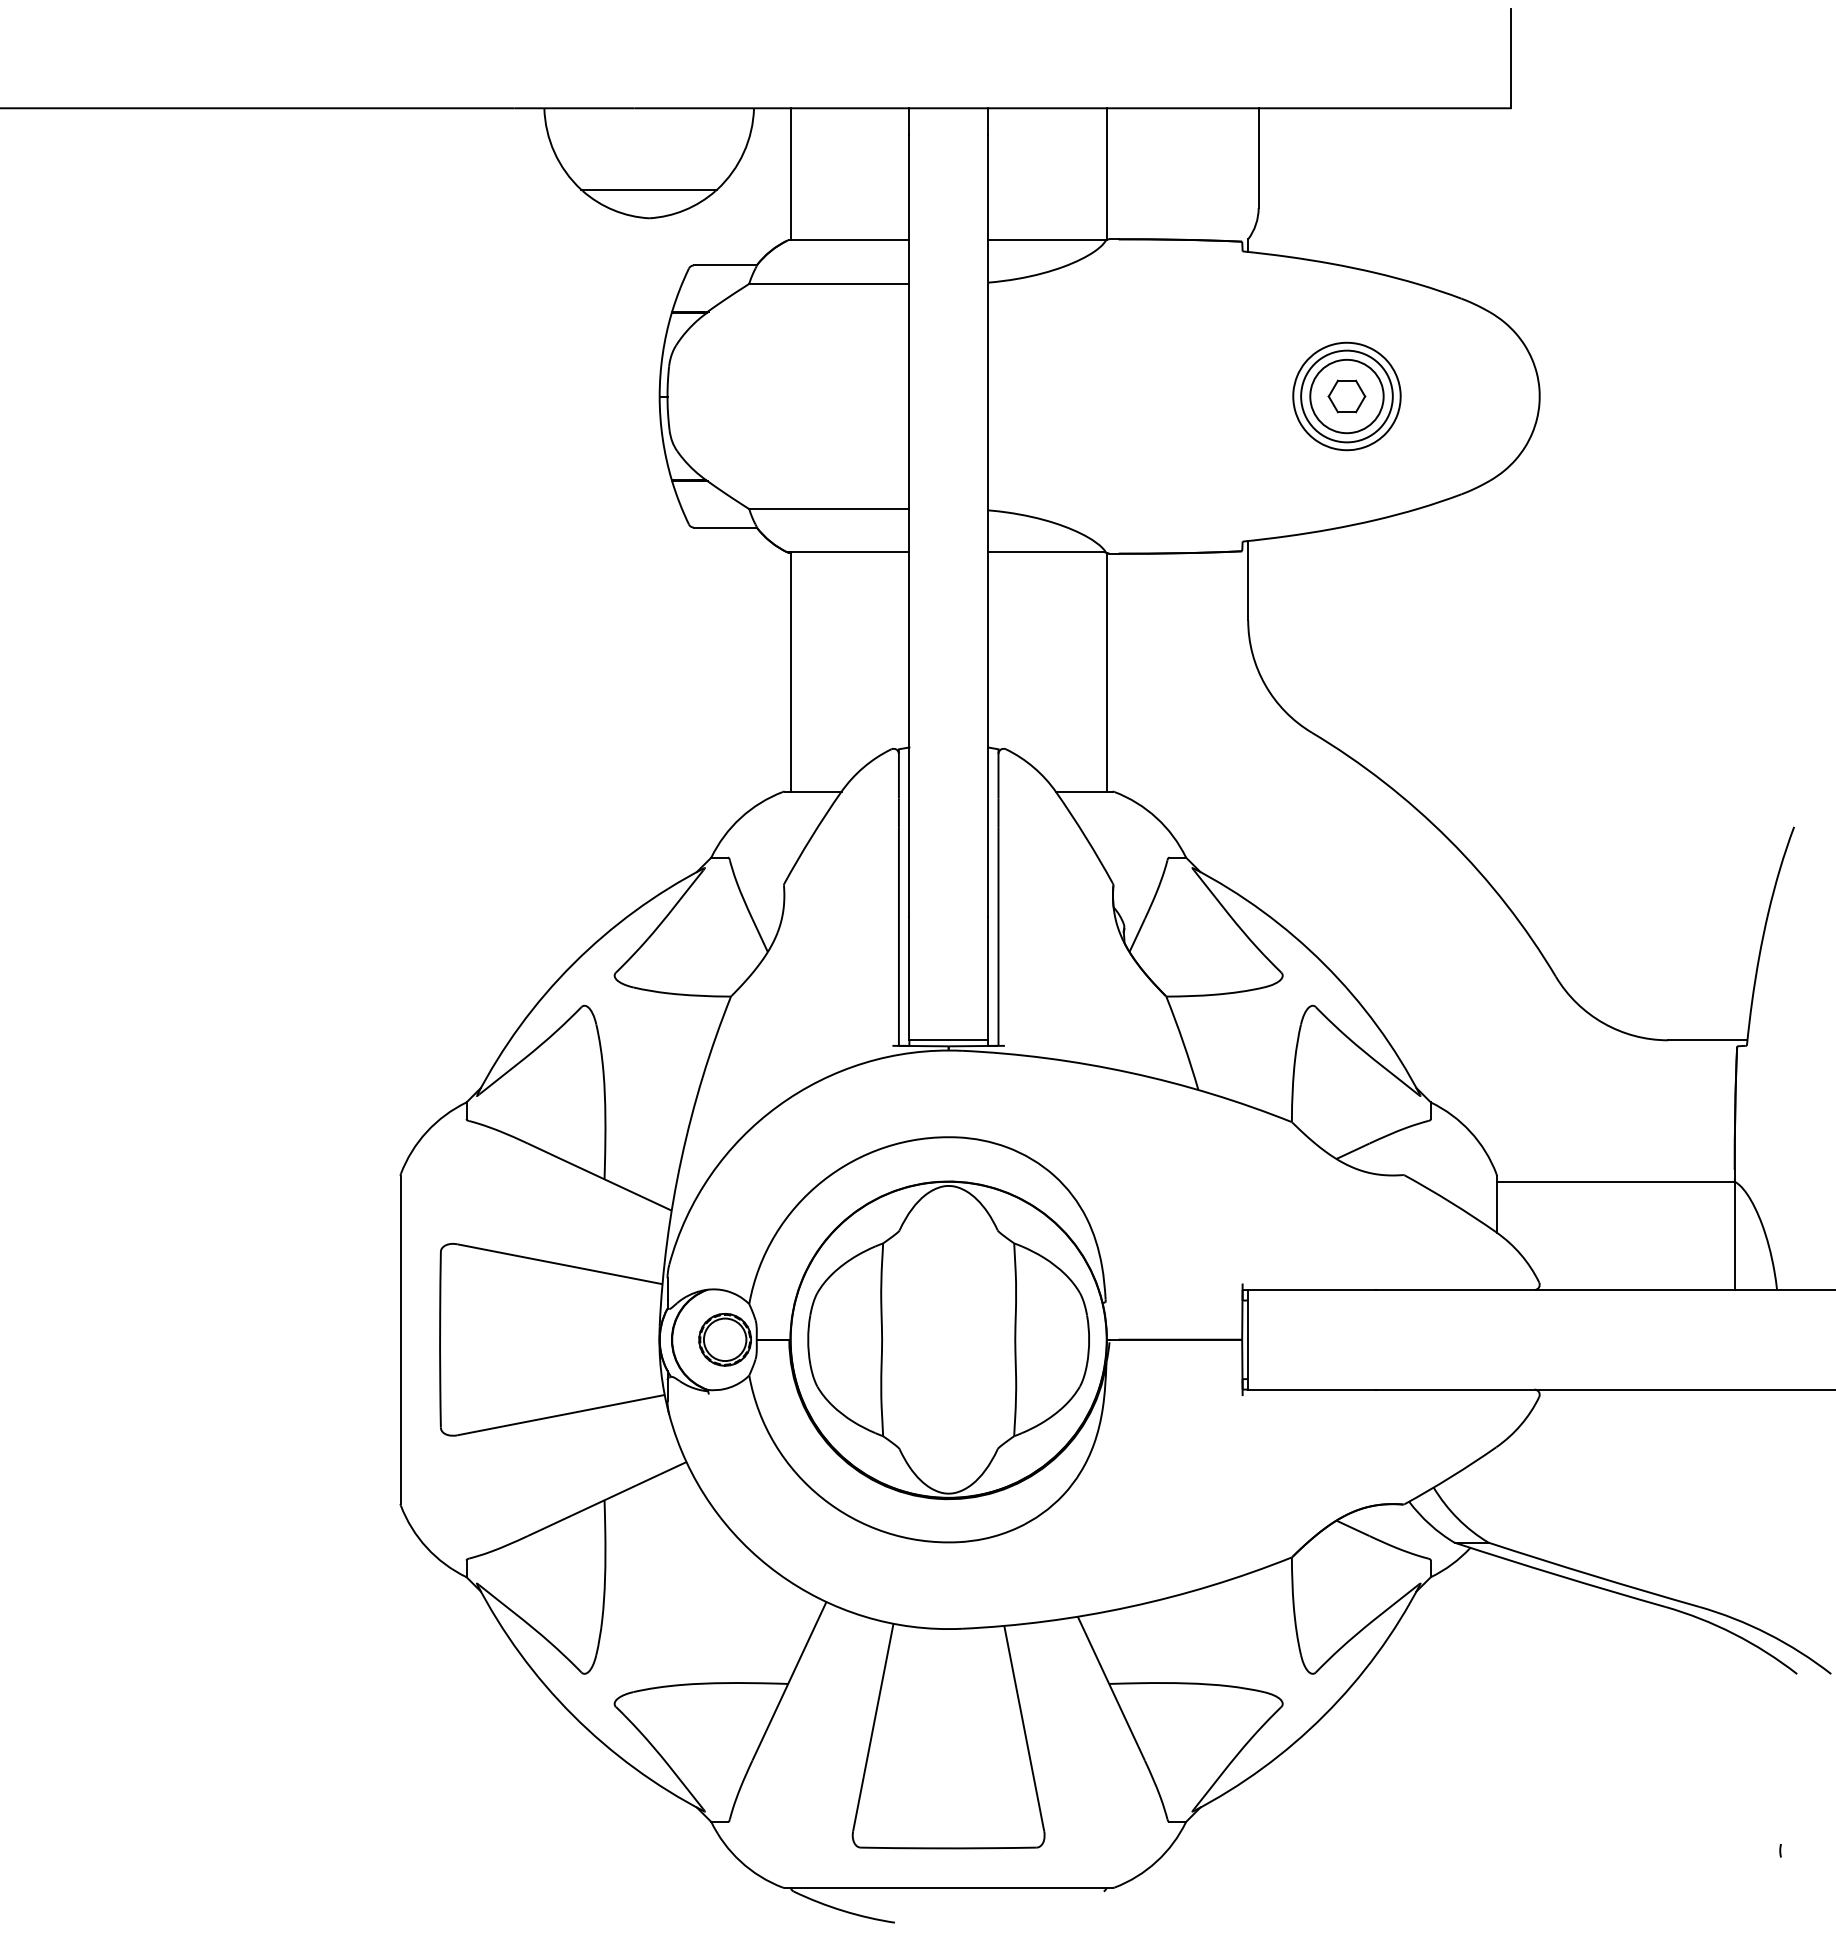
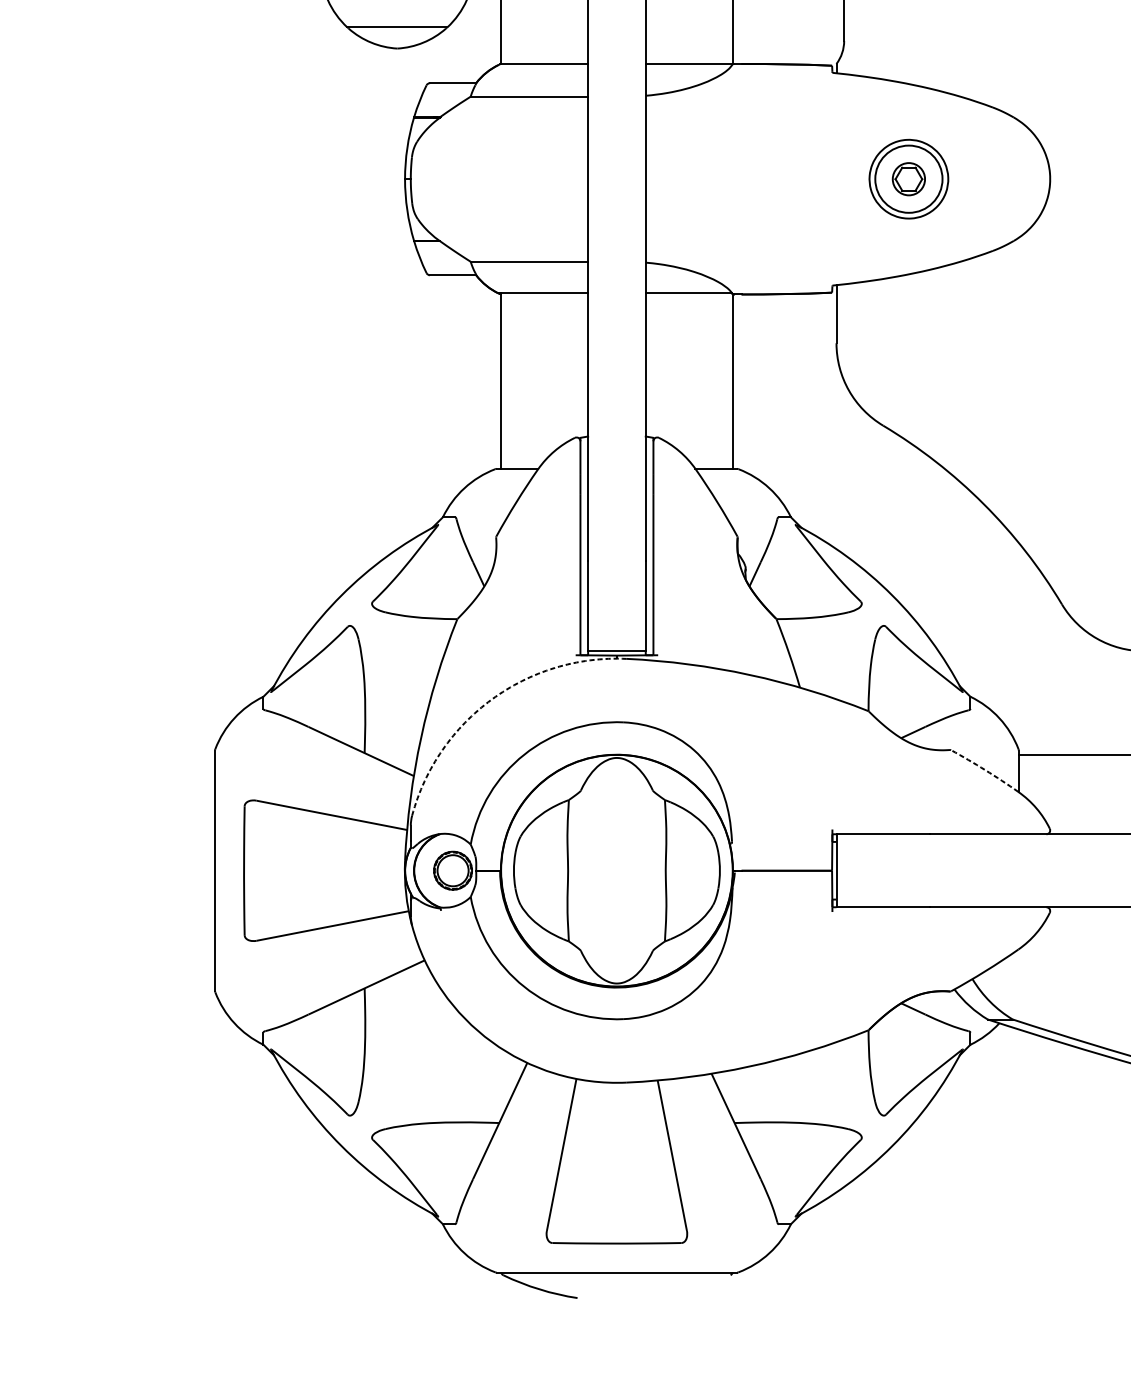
circle: (1346, 396) -> (908, 179), size x0.6
arc: (778, 1106) -> (492, 699), solid -> dashed
arc: (1451, 1202) -> (985, 770), solid -> dashed

